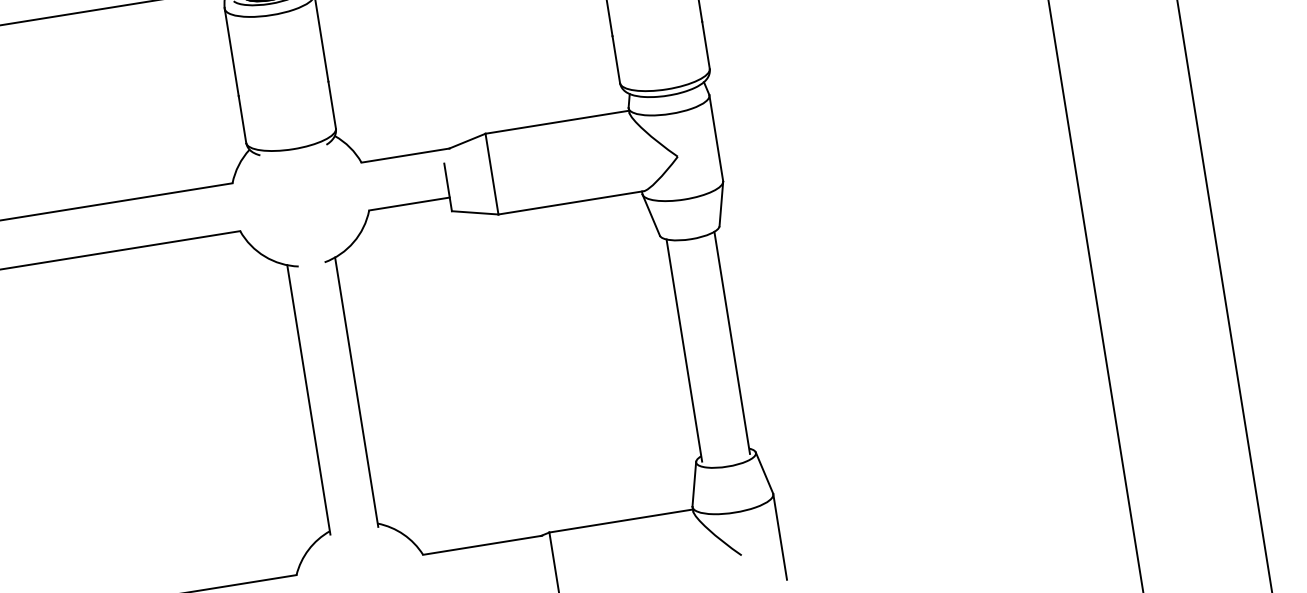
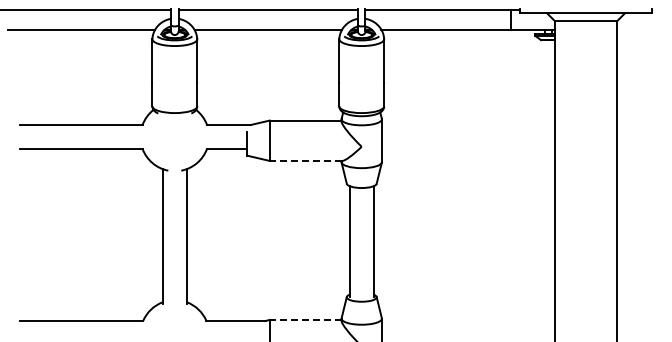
line: (569, 202) -> (305, 160), solid -> dashed
line: (620, 520) -> (305, 319), solid -> dashed

